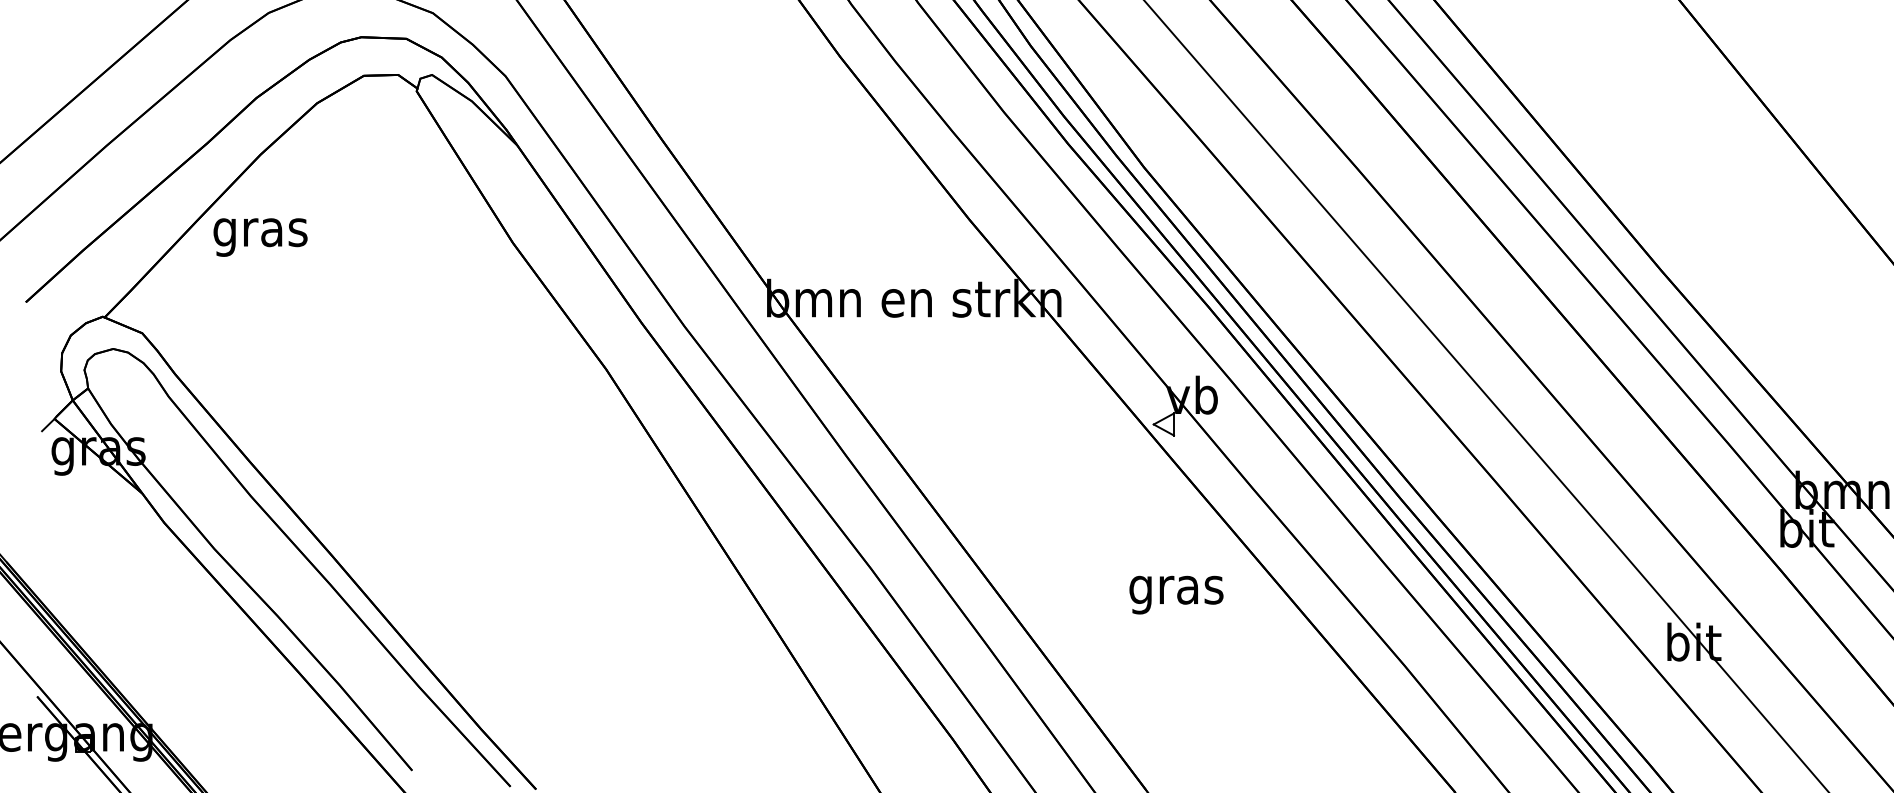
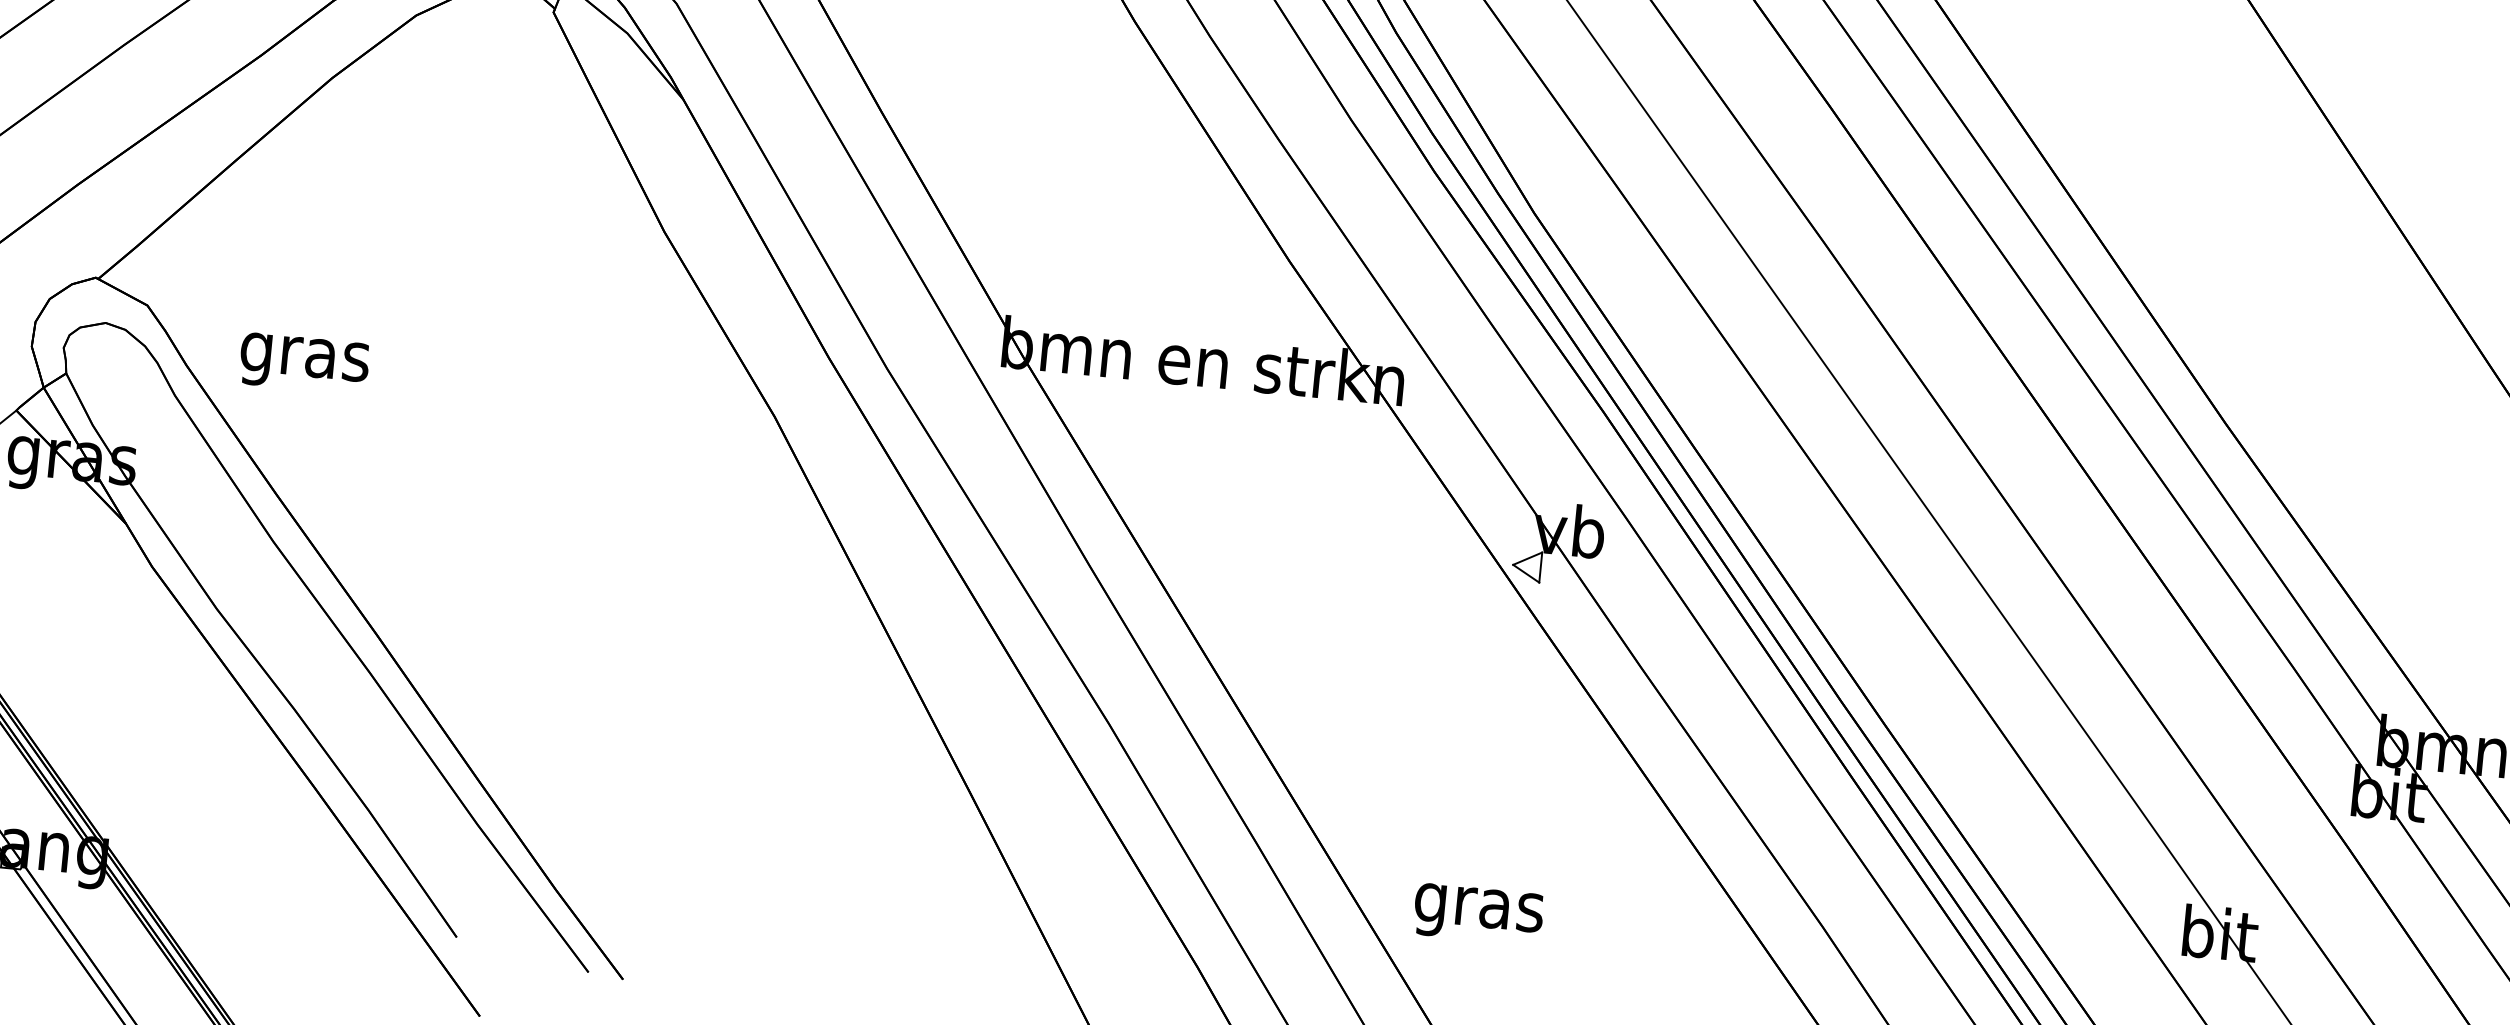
text: (260, 237) -> (304, 363), moved
text: (1176, 594) -> (1478, 913), moved

